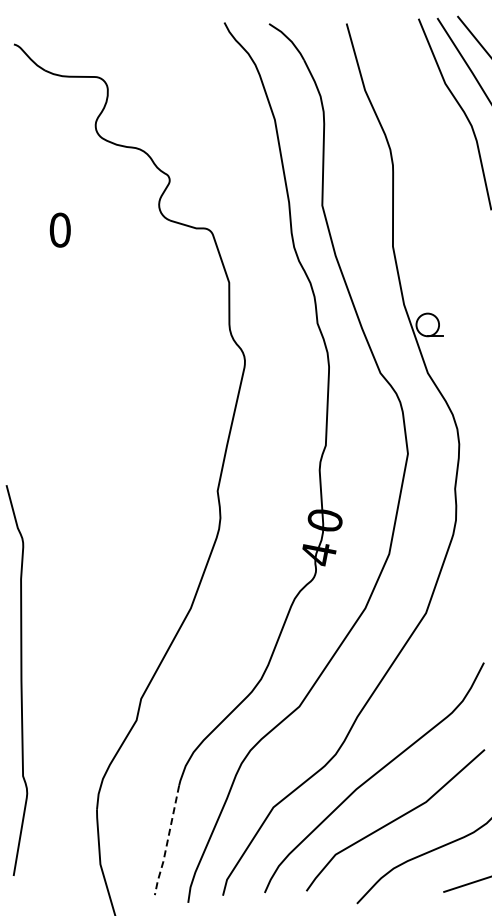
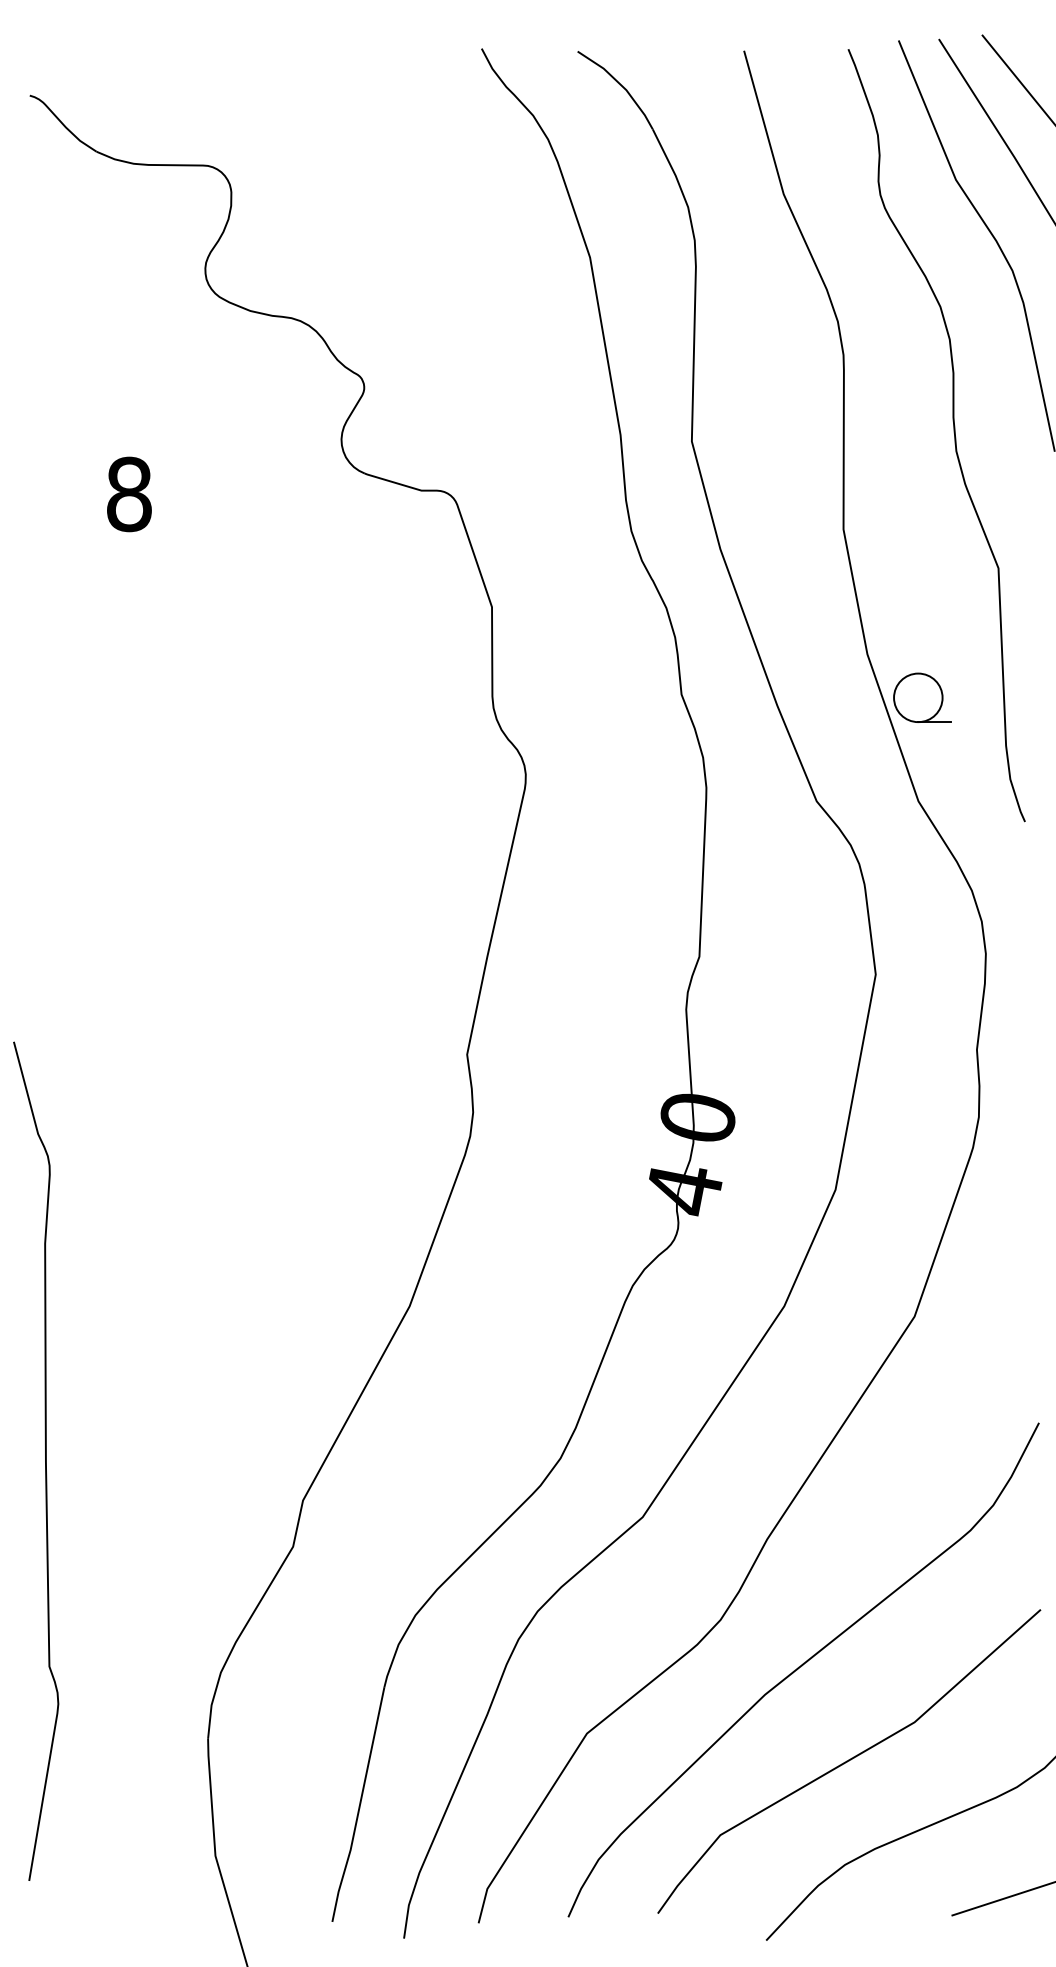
curve: (443, 201) -> (952, 432), added
text: (59, 229) -> (127, 492), 0 -> 8
line: (167, 842) -> (359, 1808), dashed -> solid

